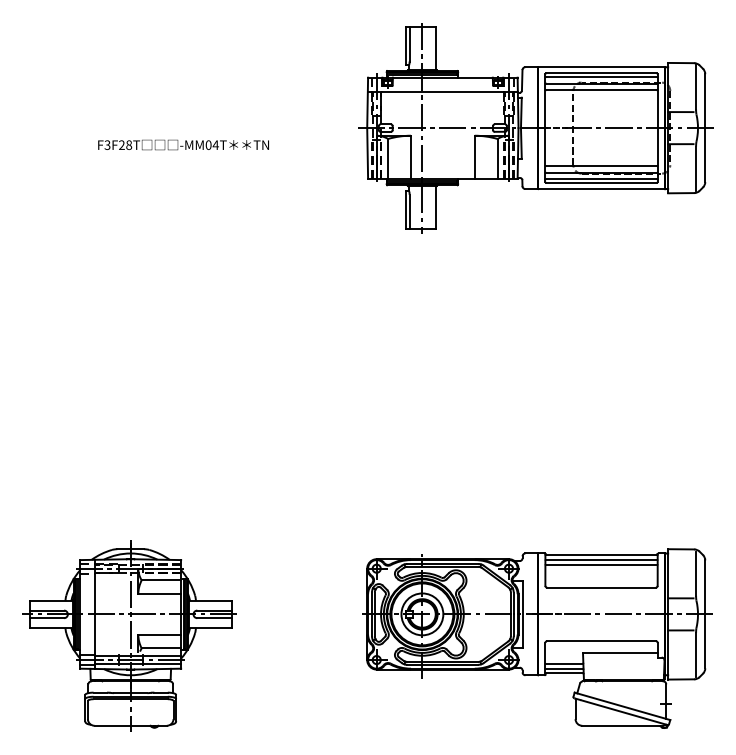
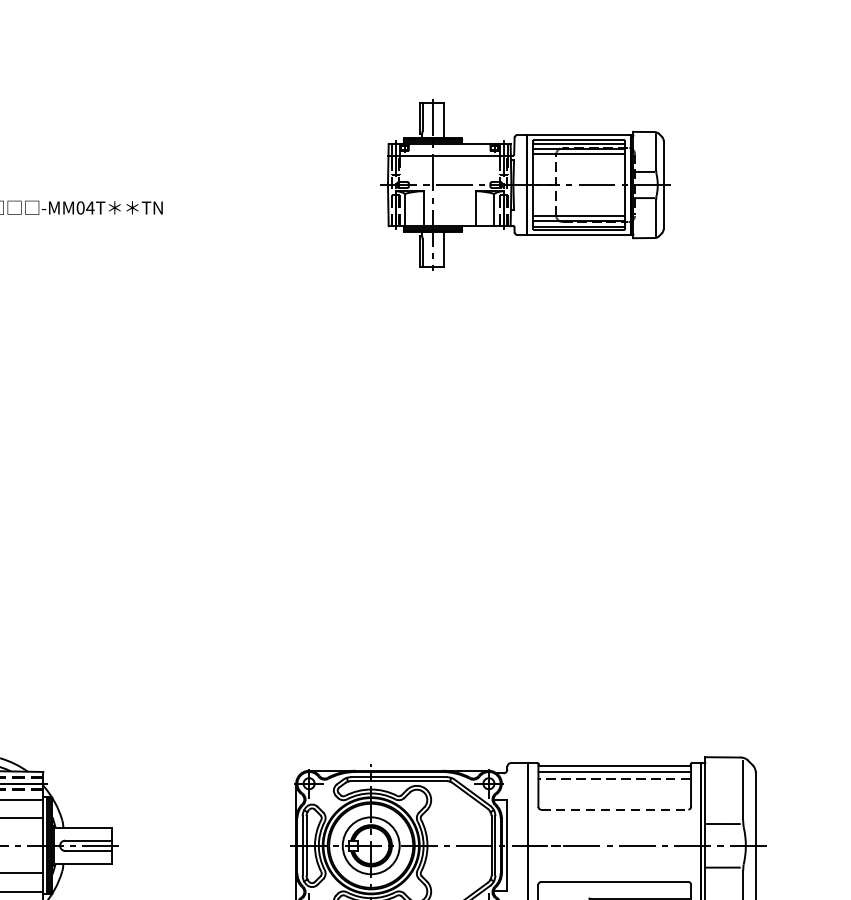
part: (535, 128) -> (524, 185), size x0.6
line: (601, 564) -> (614, 777), solid -> dashed
line: (602, 587) -> (616, 809), solid -> dashed

